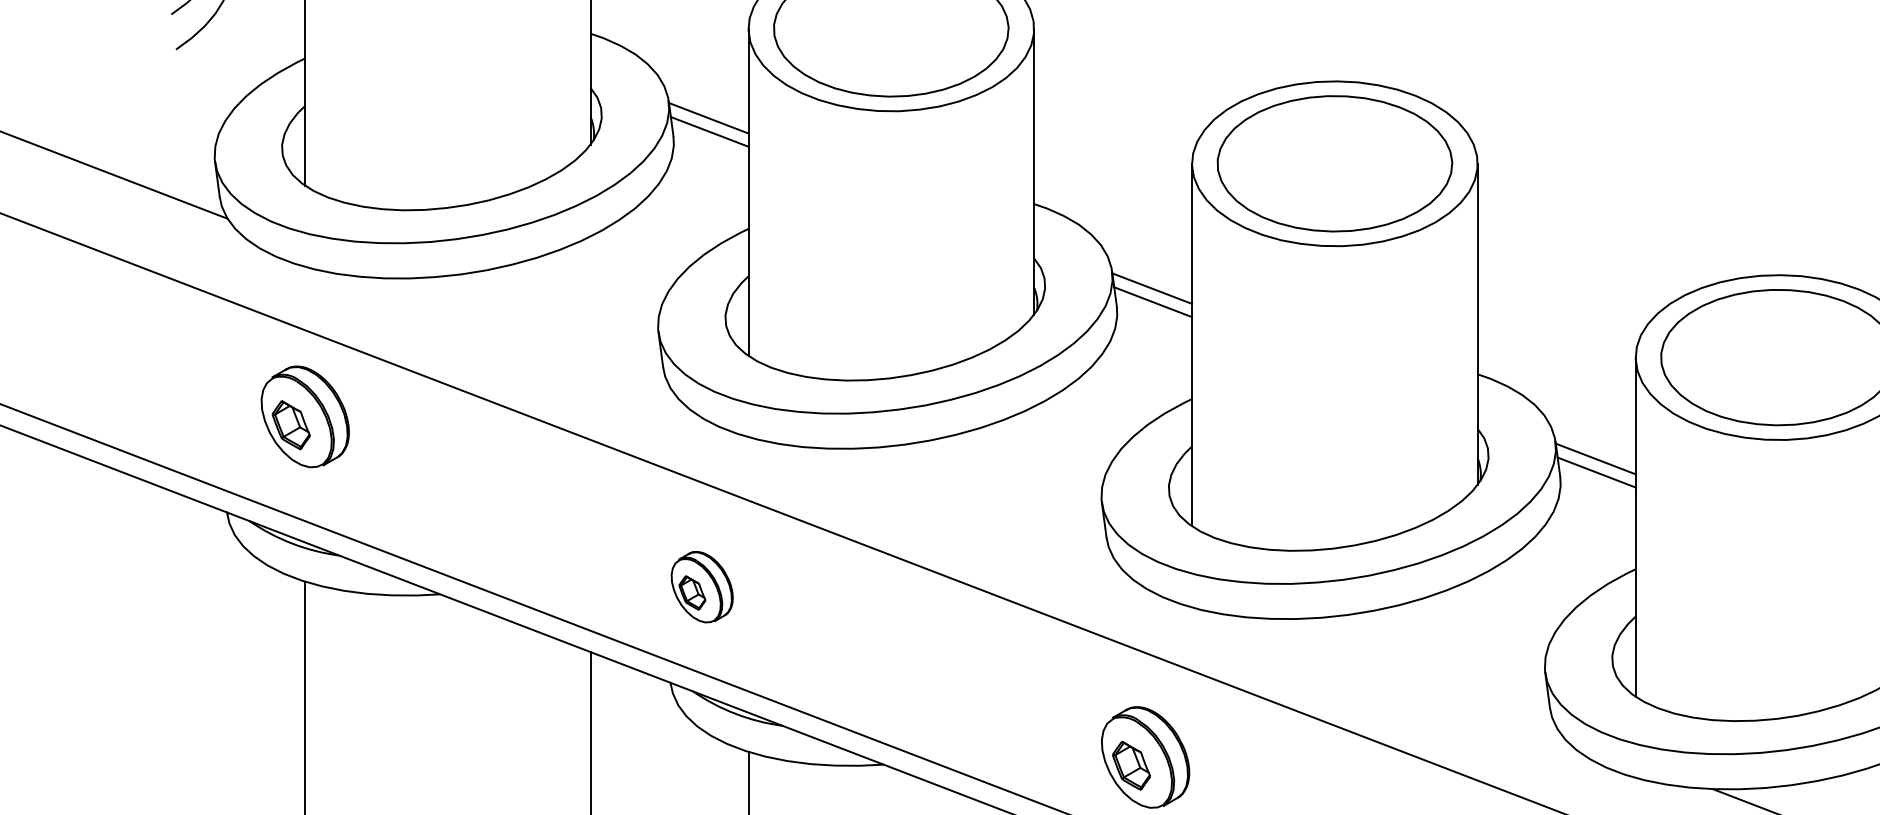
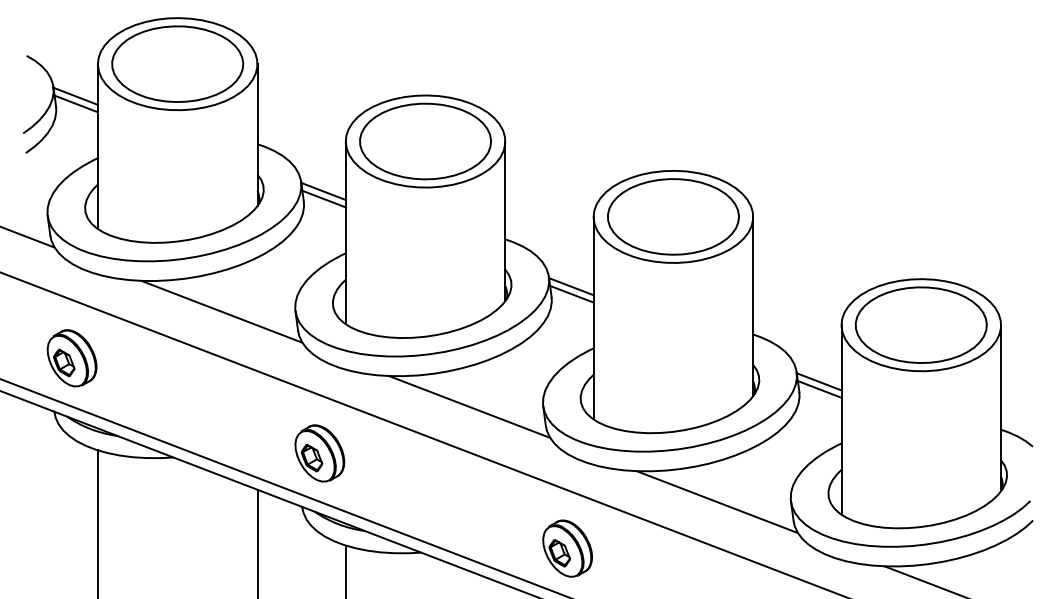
line: (526, 333) -> (221, 311), added
part: (304, 417) -> (71, 358), moved
line: (969, 503) -> (469, 406), added
part: (701, 587) -> (319, 453), size x1.43
line: (1413, 674) -> (717, 502), added

